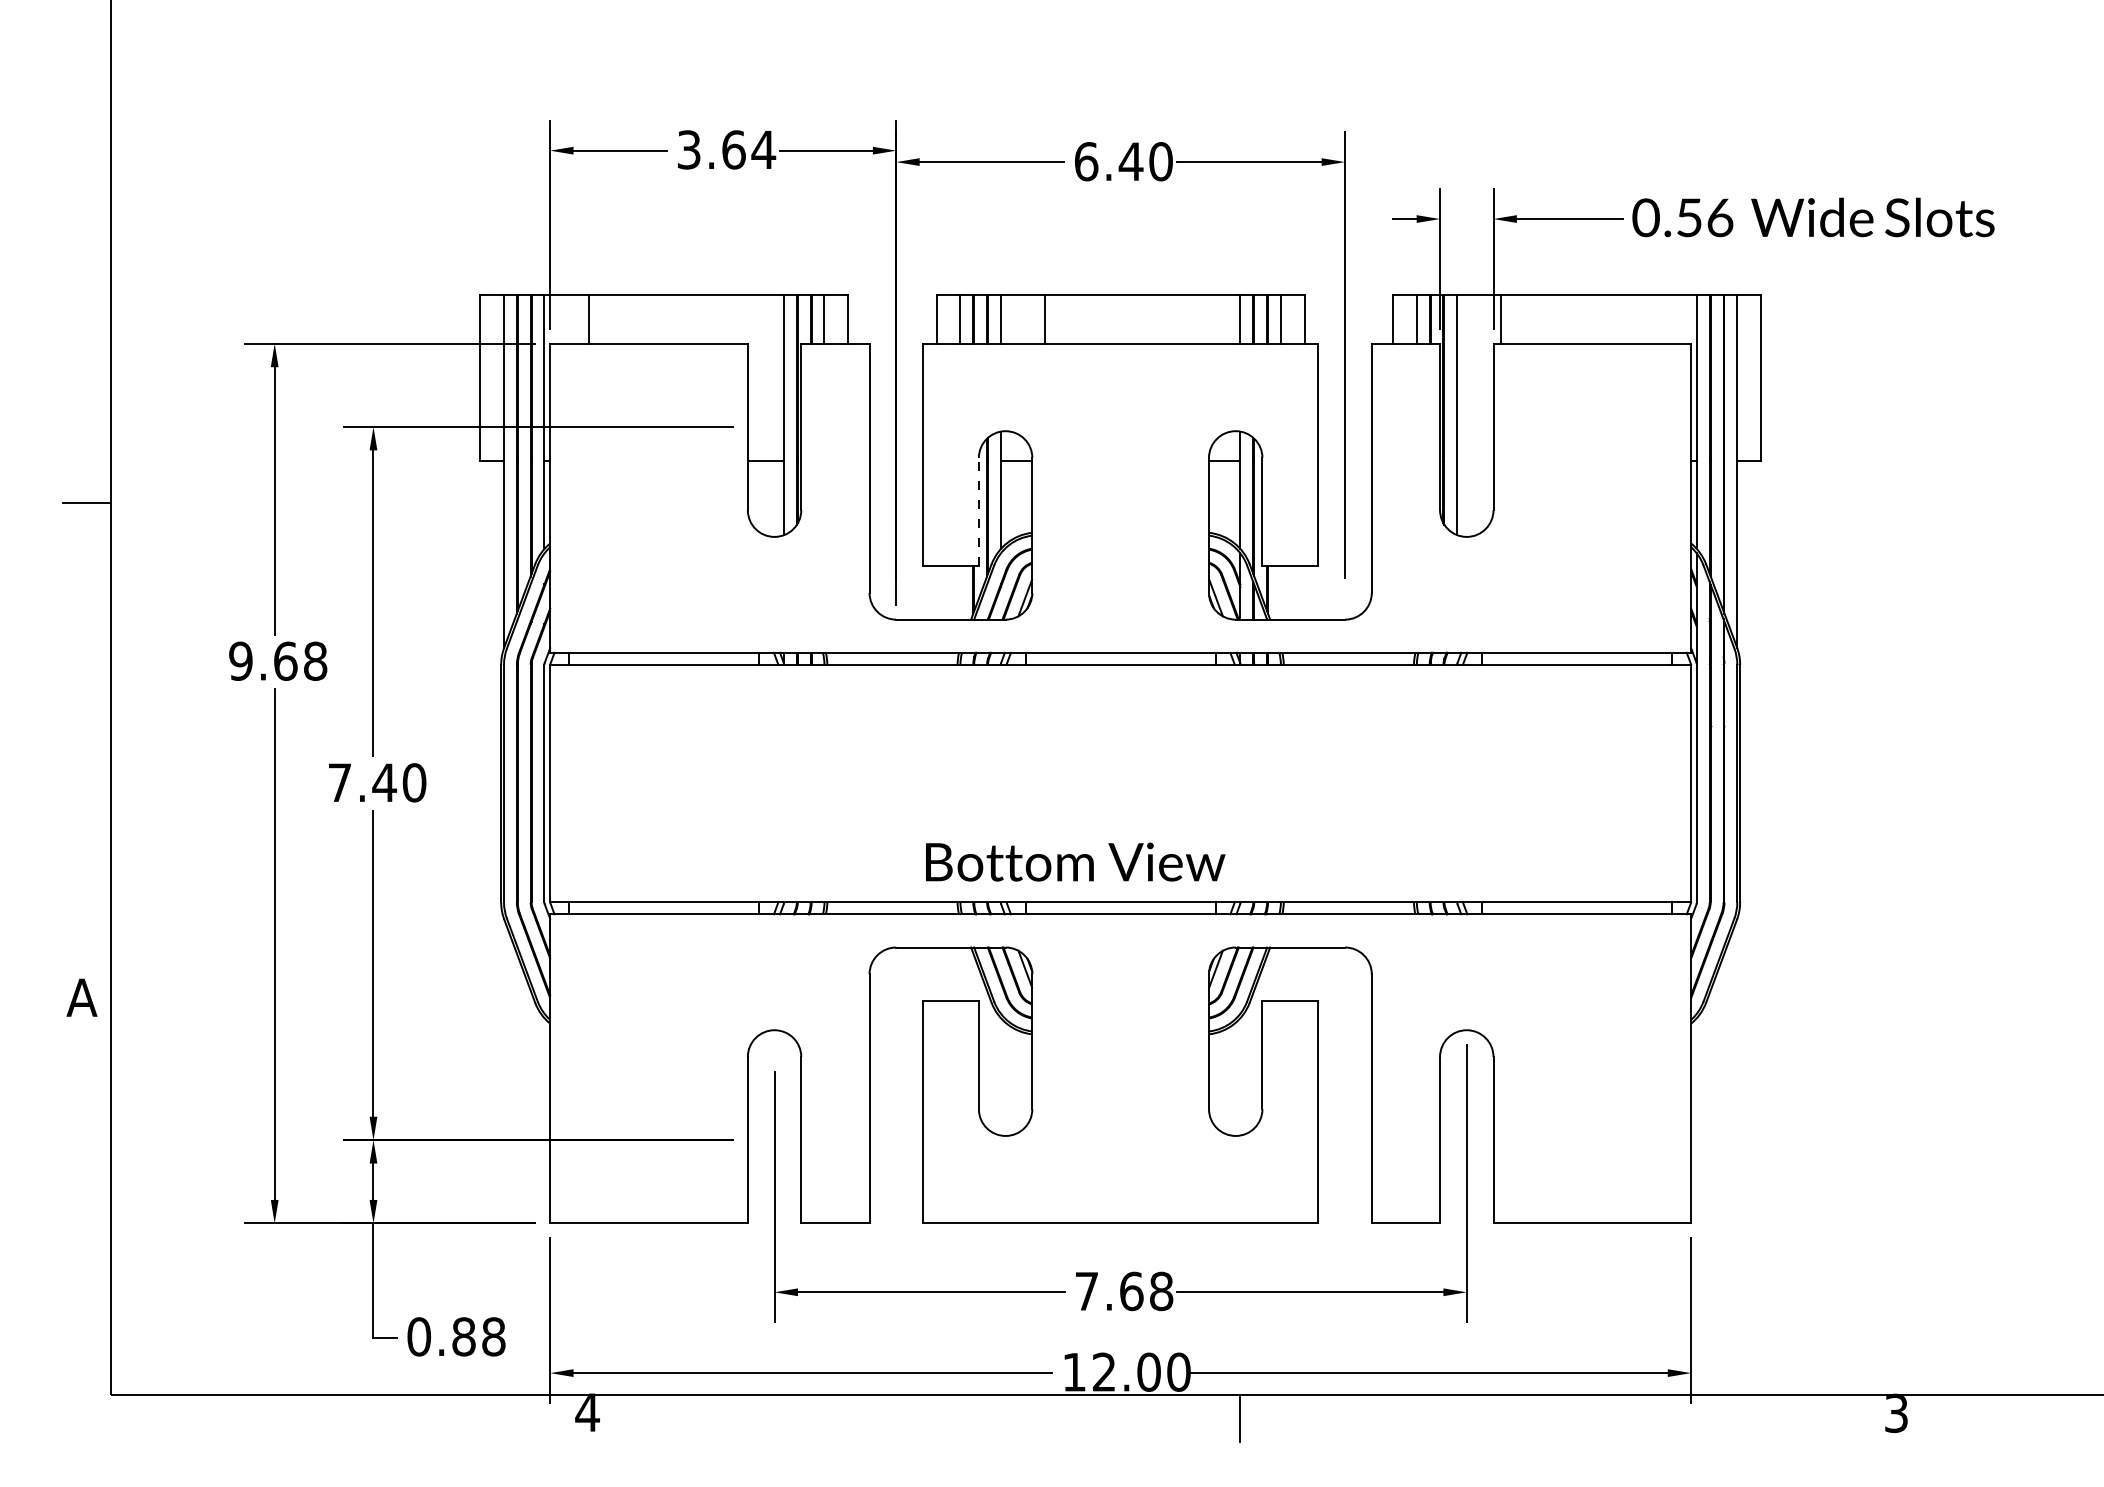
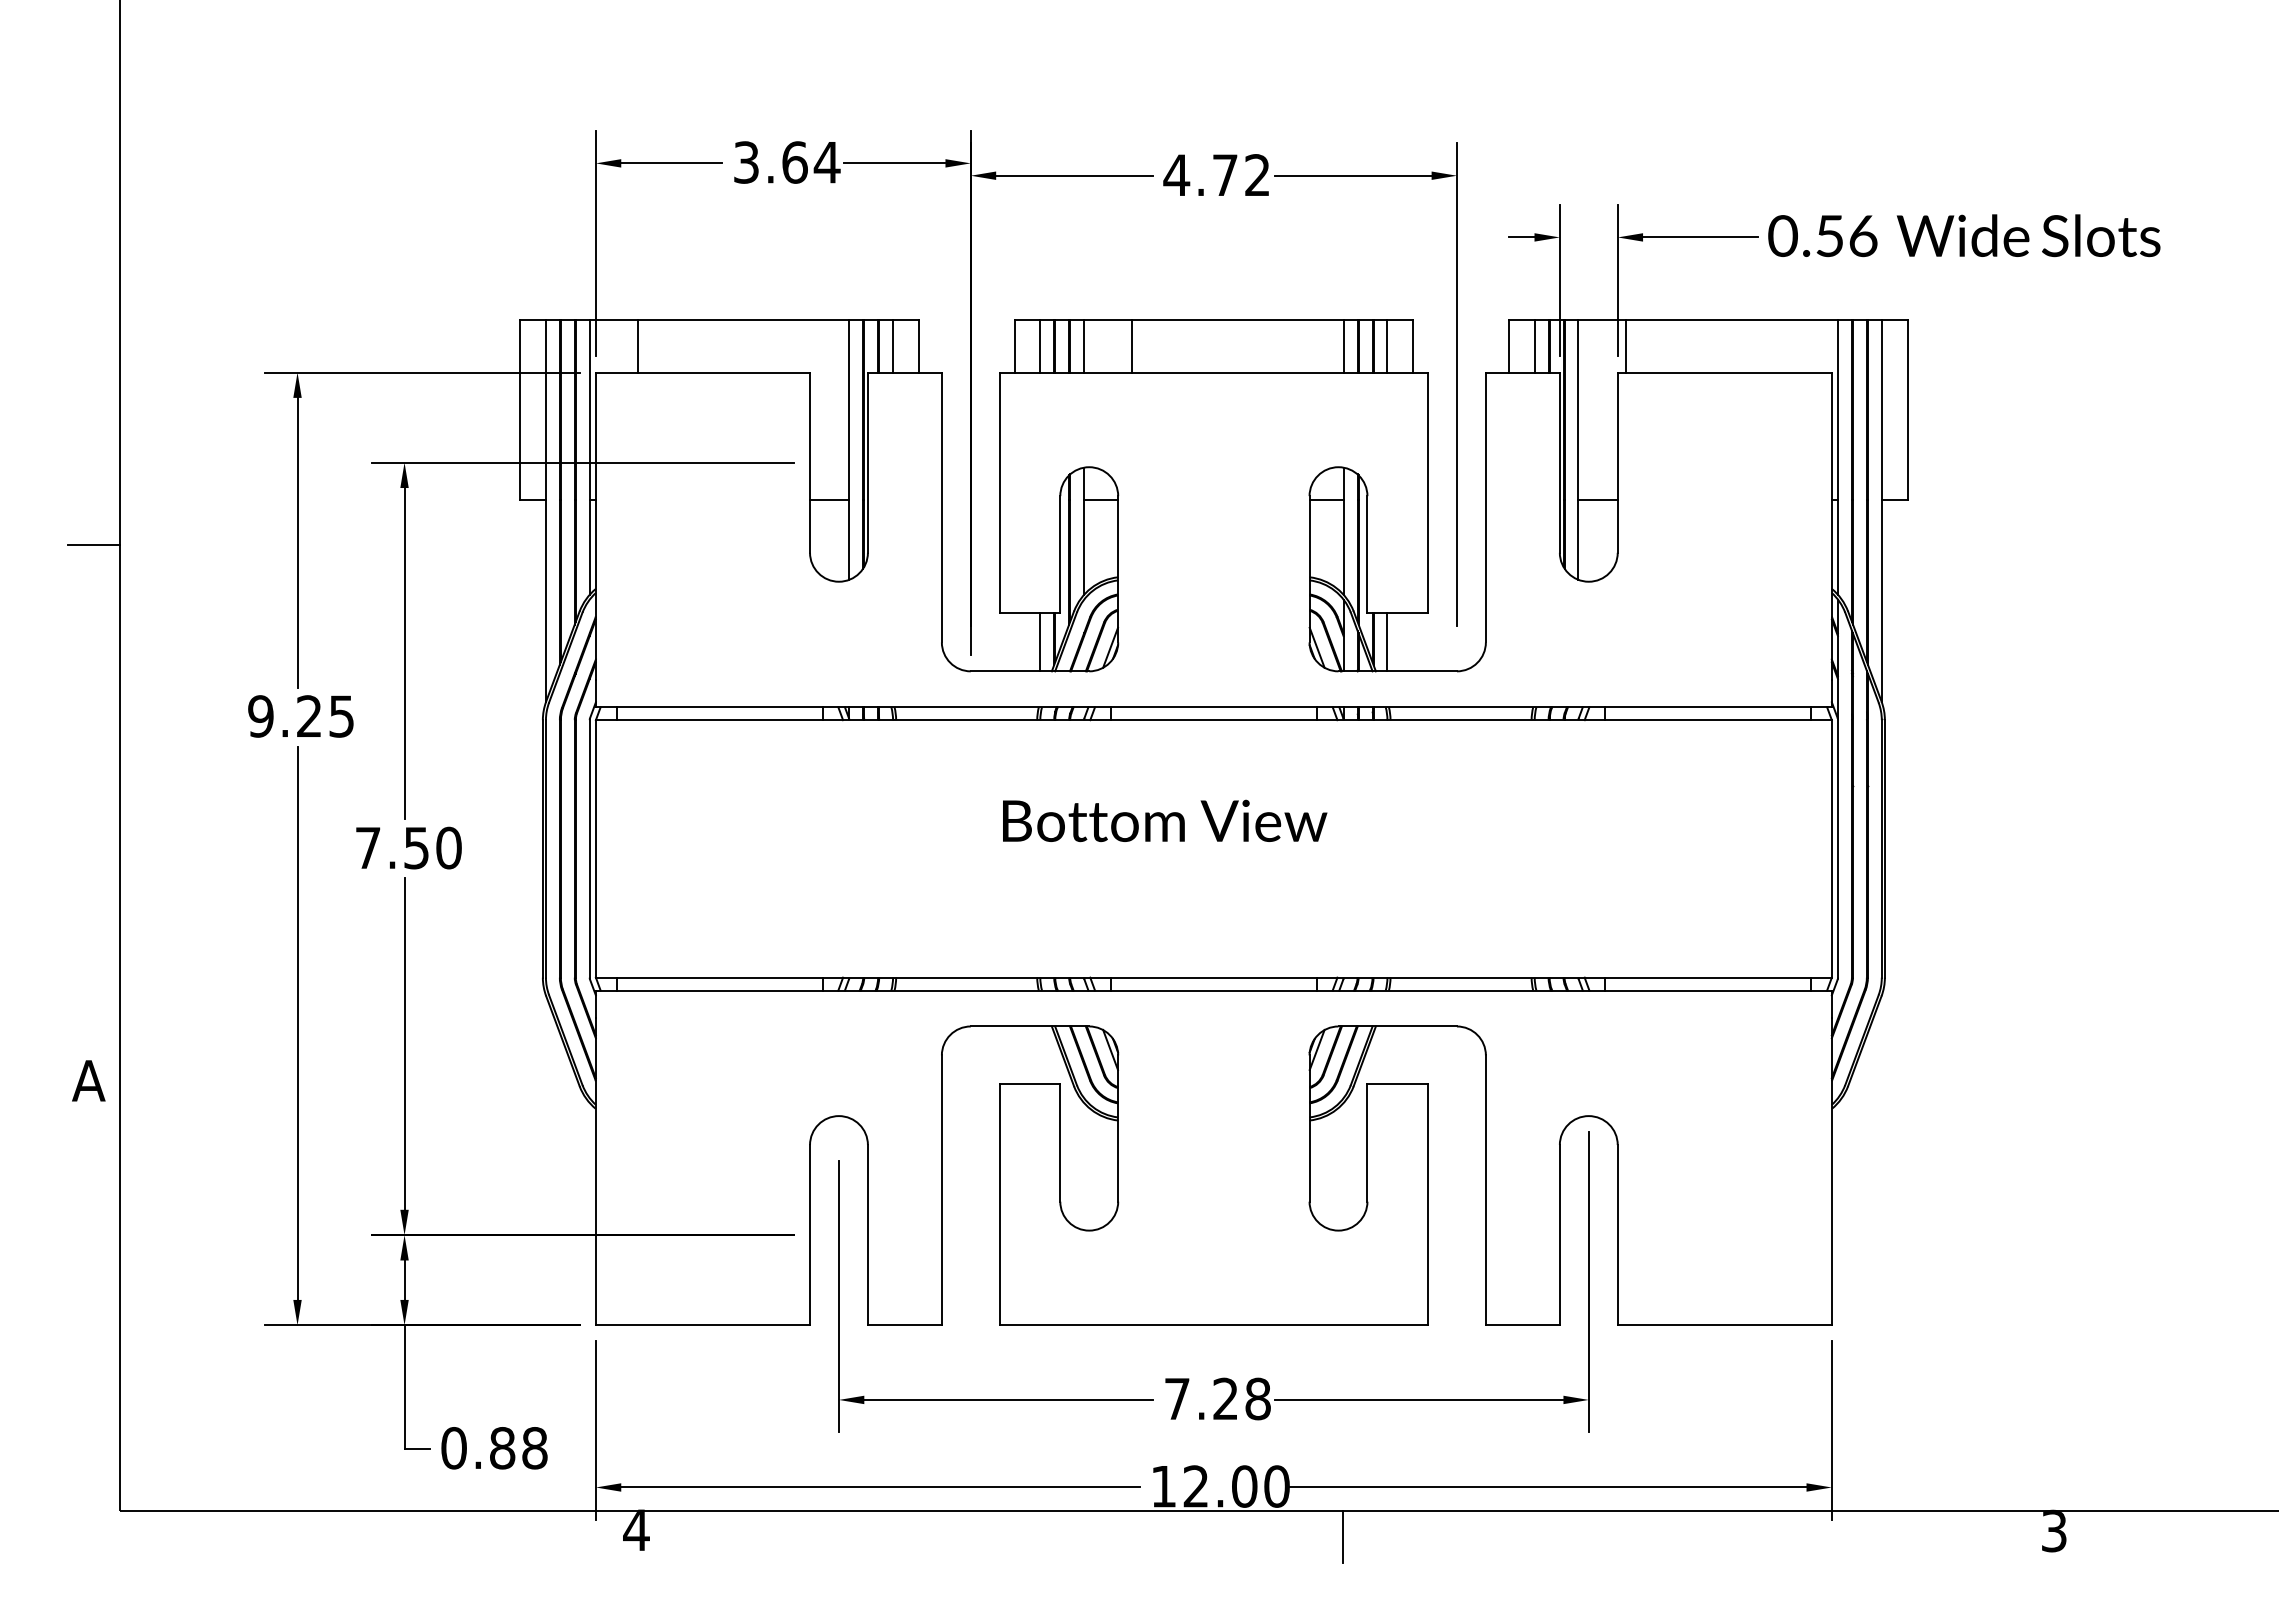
text: (1123, 161) -> (1216, 175), 6.40 -> 4.72
line: (1474, 461) -> (1597, 499), added
line: (979, 511) -> (1060, 554), dashed -> solid
line: (960, 593) -> (1040, 642), added
line: (1280, 593) -> (1387, 642), added
text: (300, 661) -> (325, 716), 9.68 -> 9.25
text: (384, 783) -> (416, 848), 7.40 -> 7.50
text: (1076, 861) -> (1165, 820), moved
text: (1131, 1290) -> (1225, 1398), 7.68 -> 7.28

